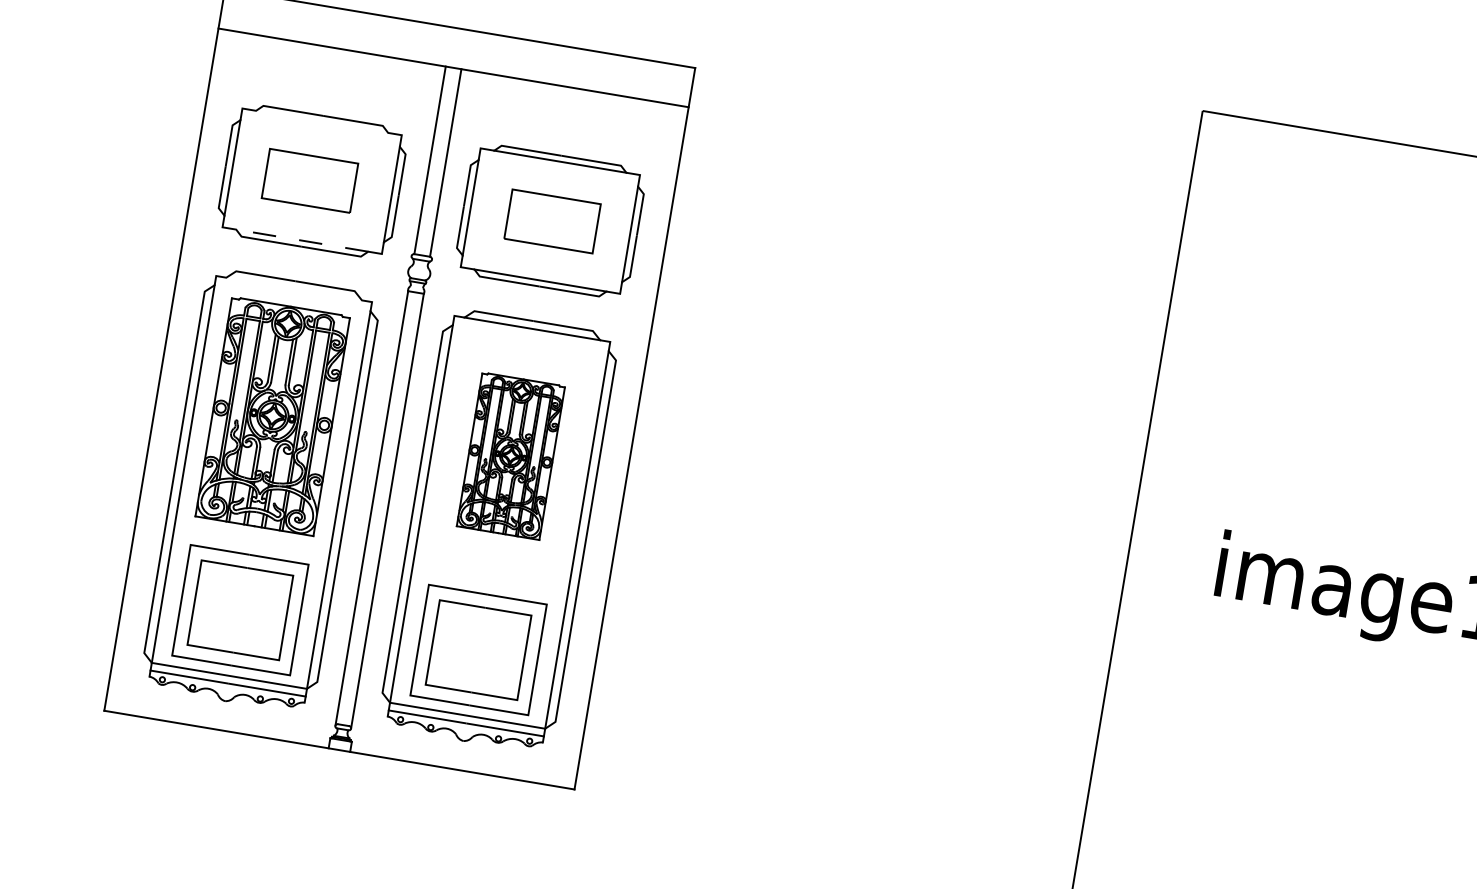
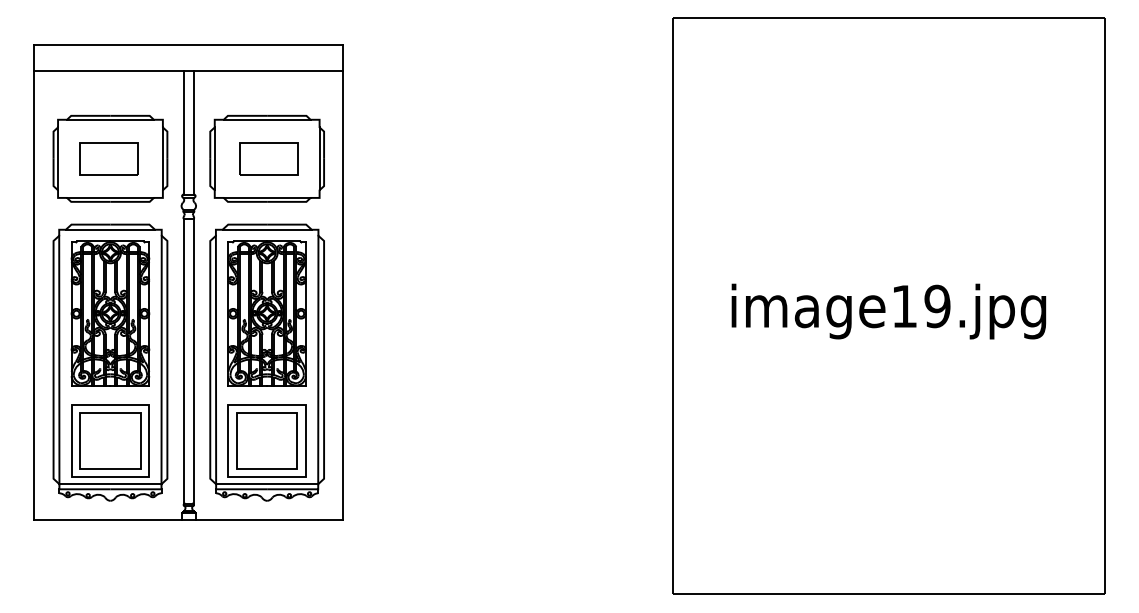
line: (322, 121) -> (110, 119), added
line: (300, 239) -> (109, 197), dashed -> solid
line: (294, 288) -> (110, 229), added
part: (510, 456) -> (266, 313), size x1.43

